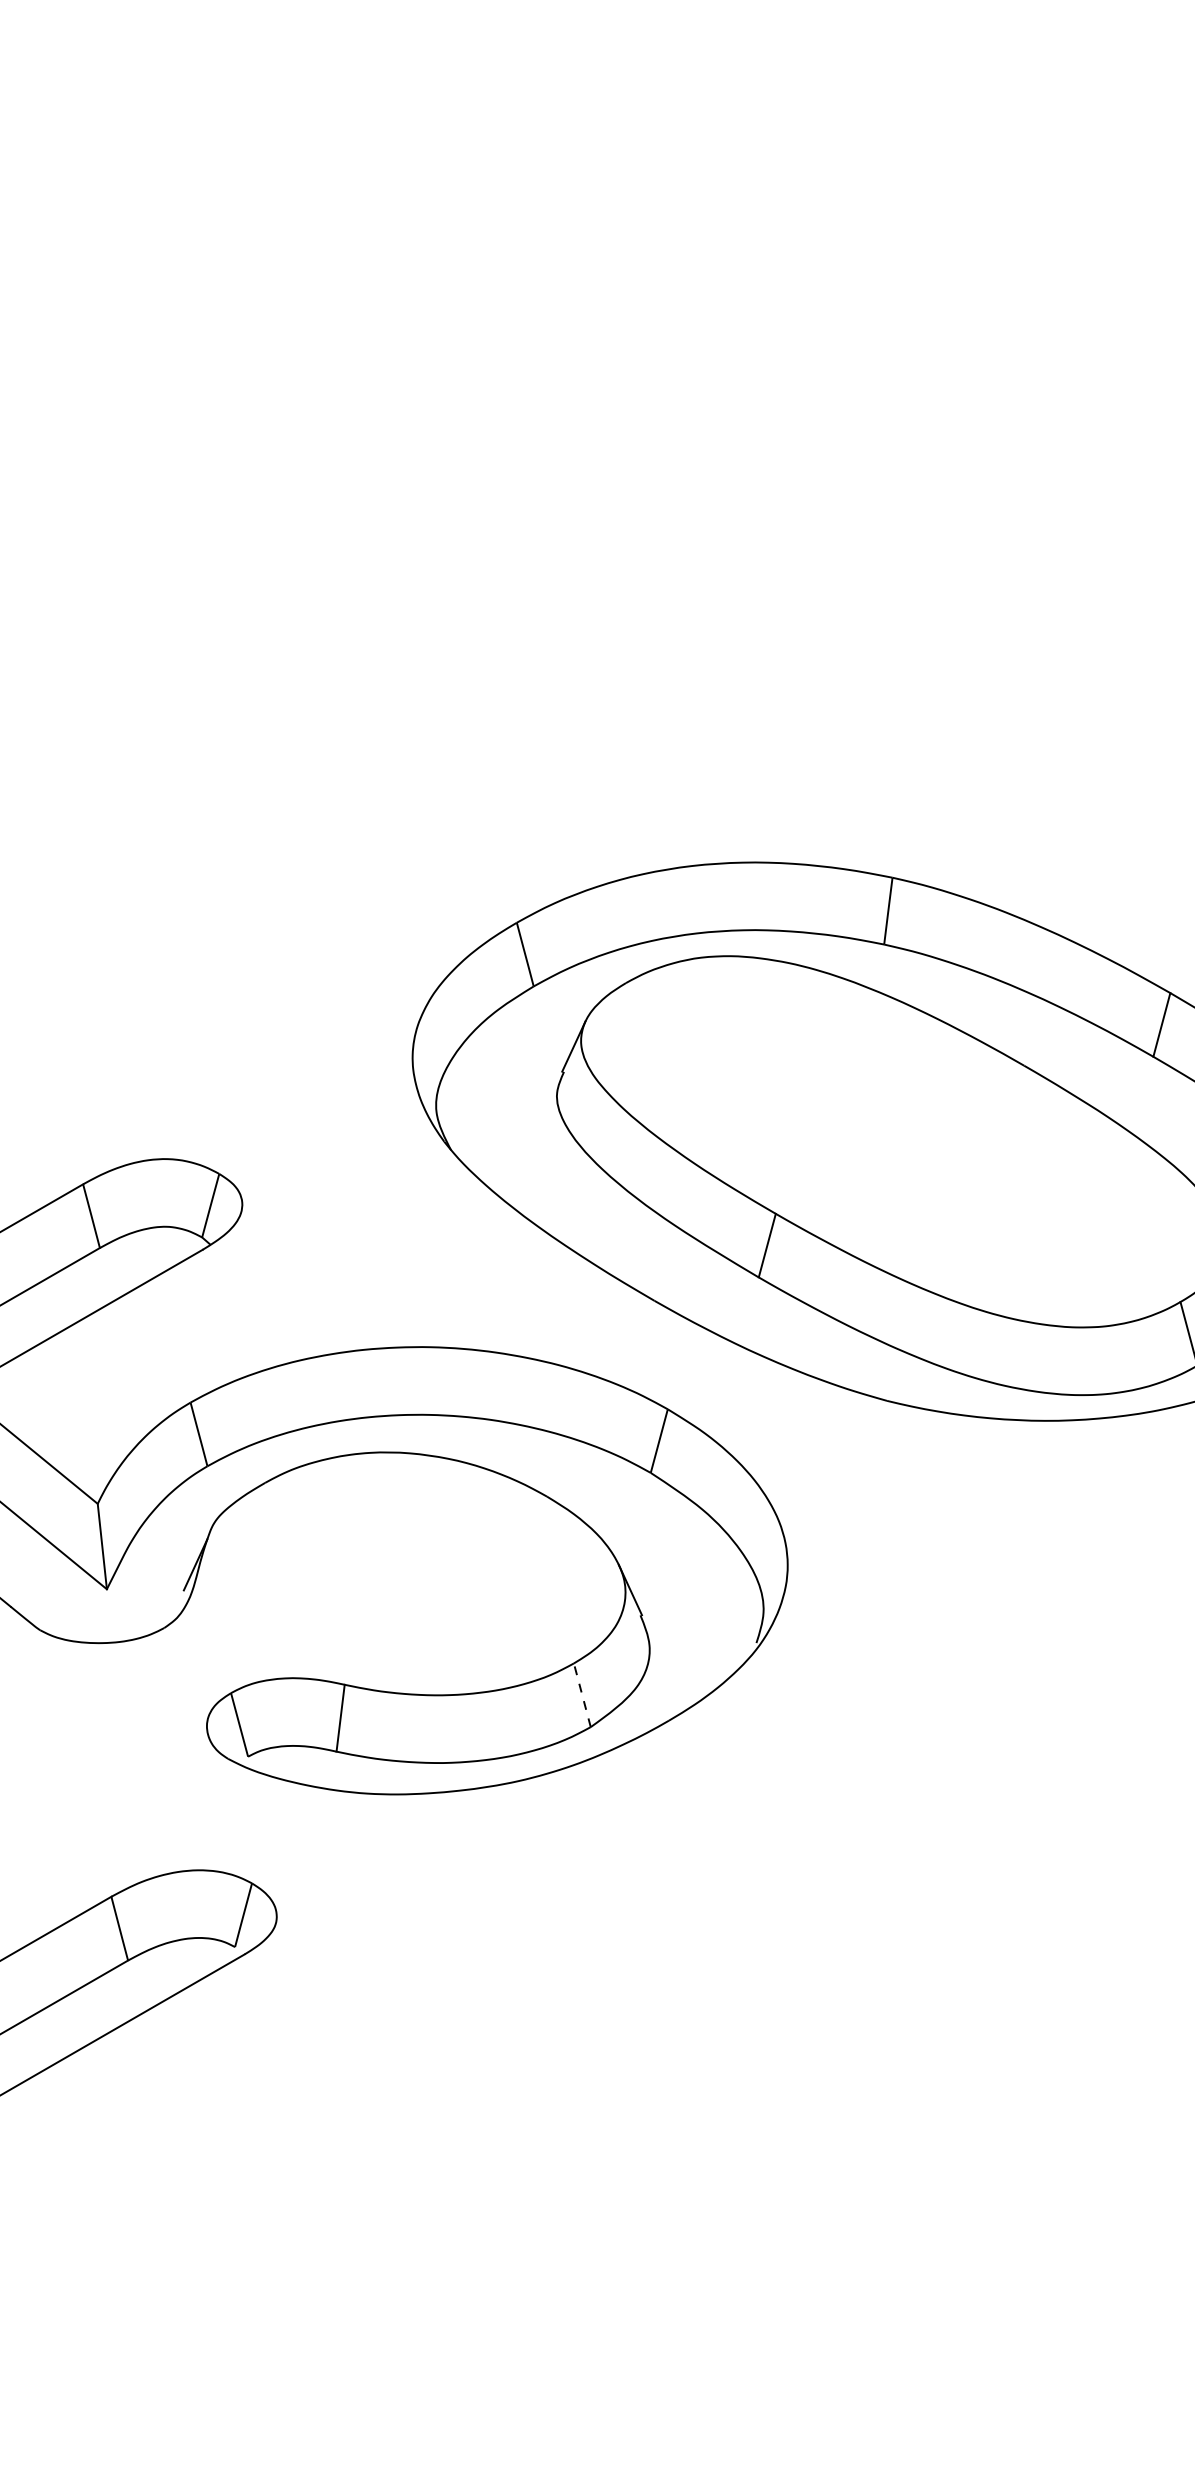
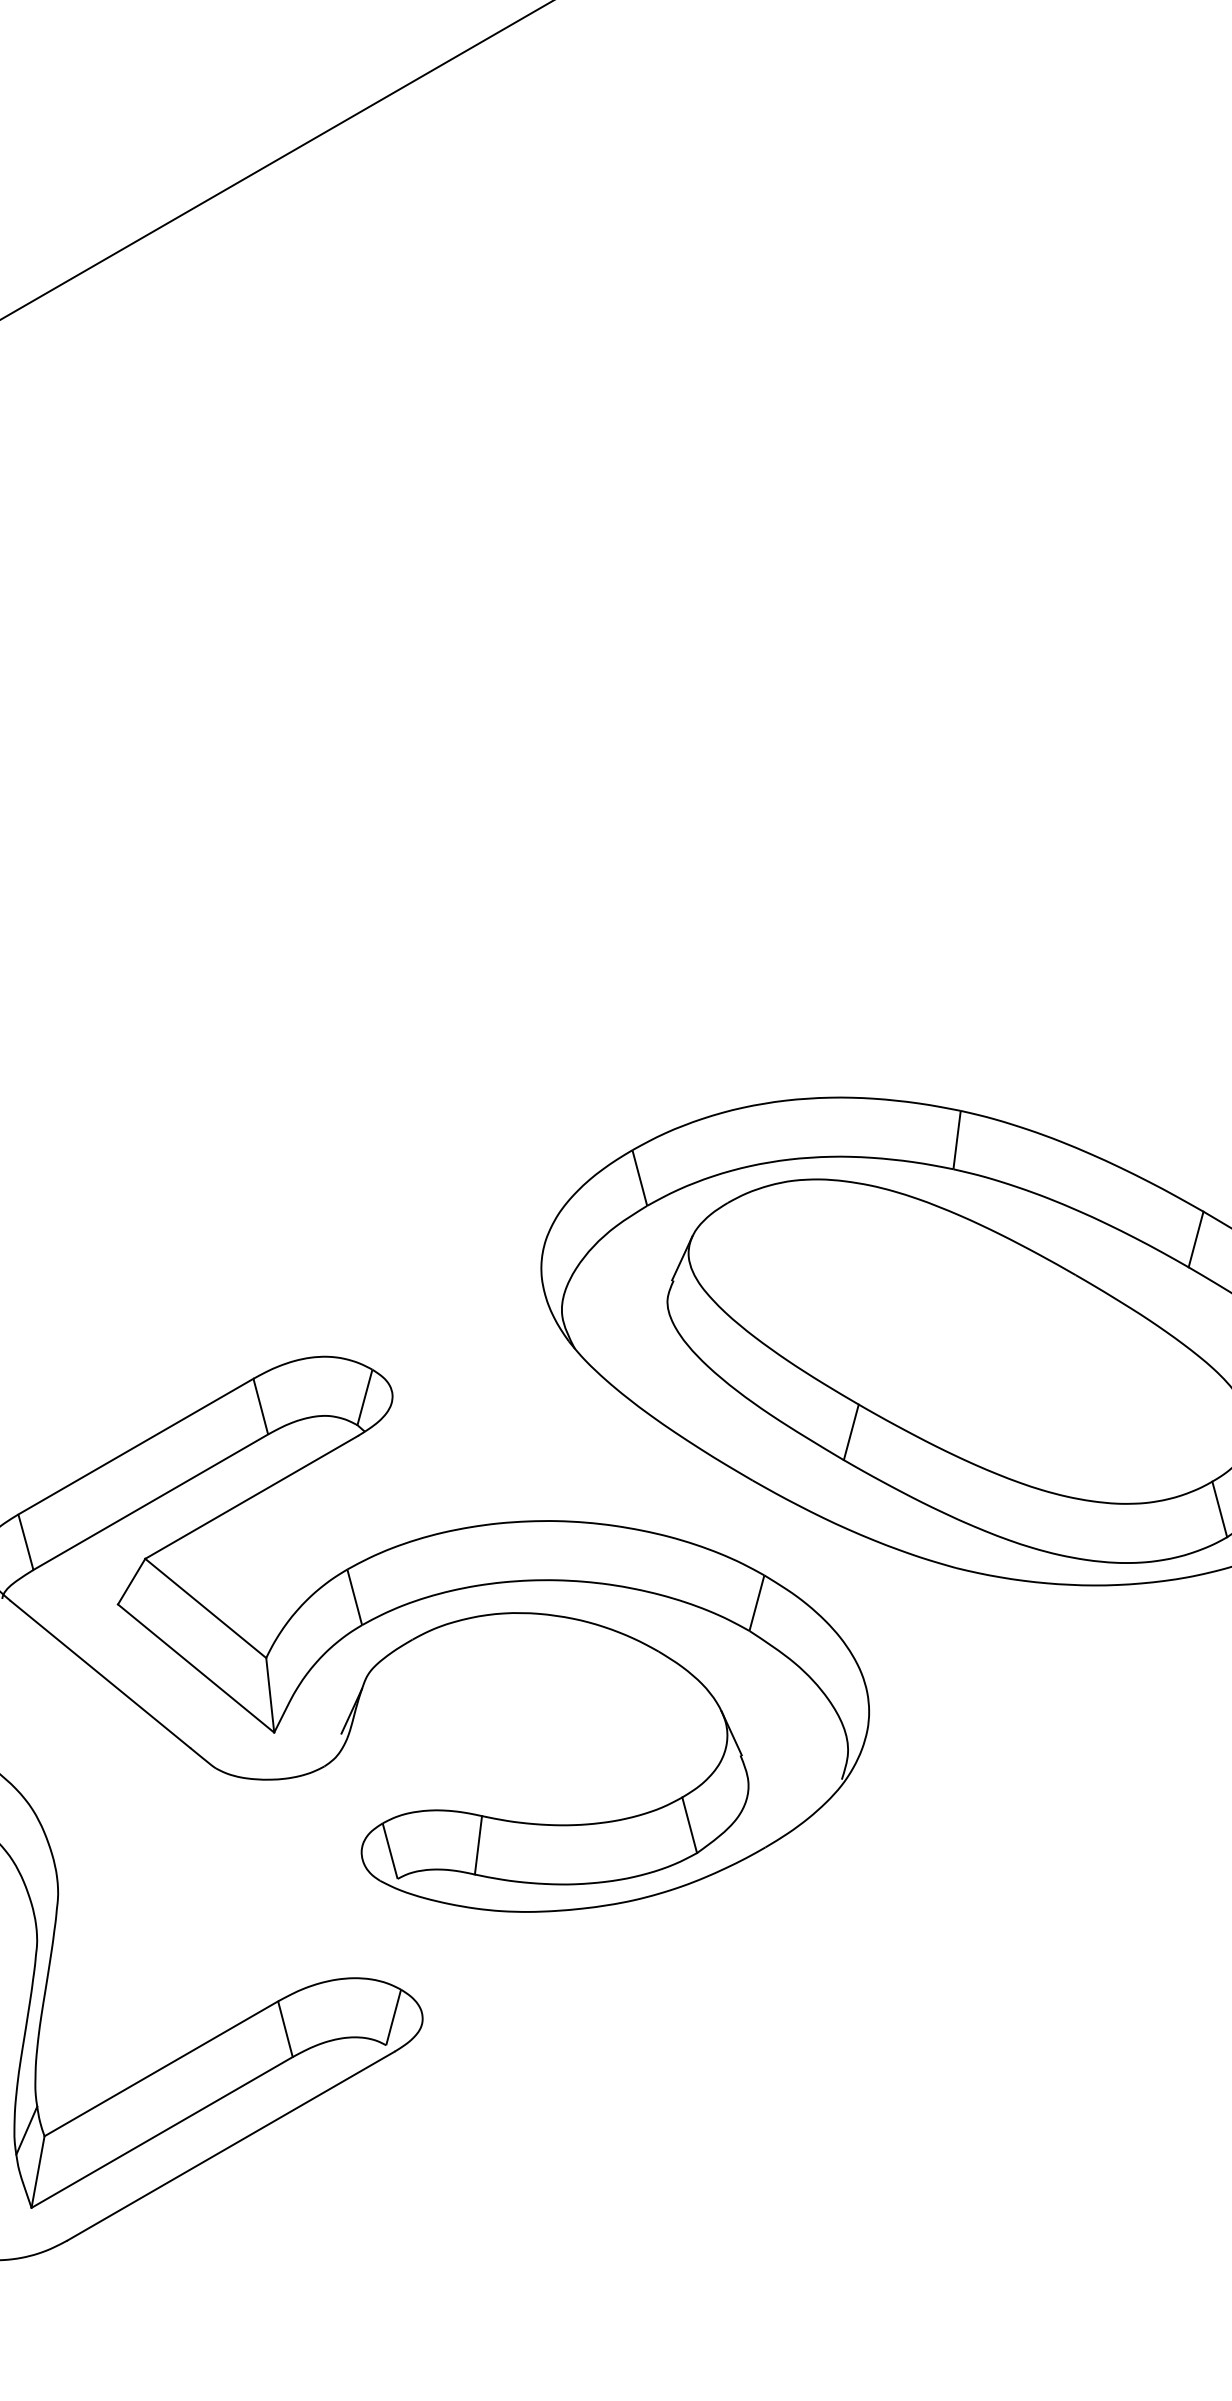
line: (582, 1695) -> (689, 1825), dashed -> solid

